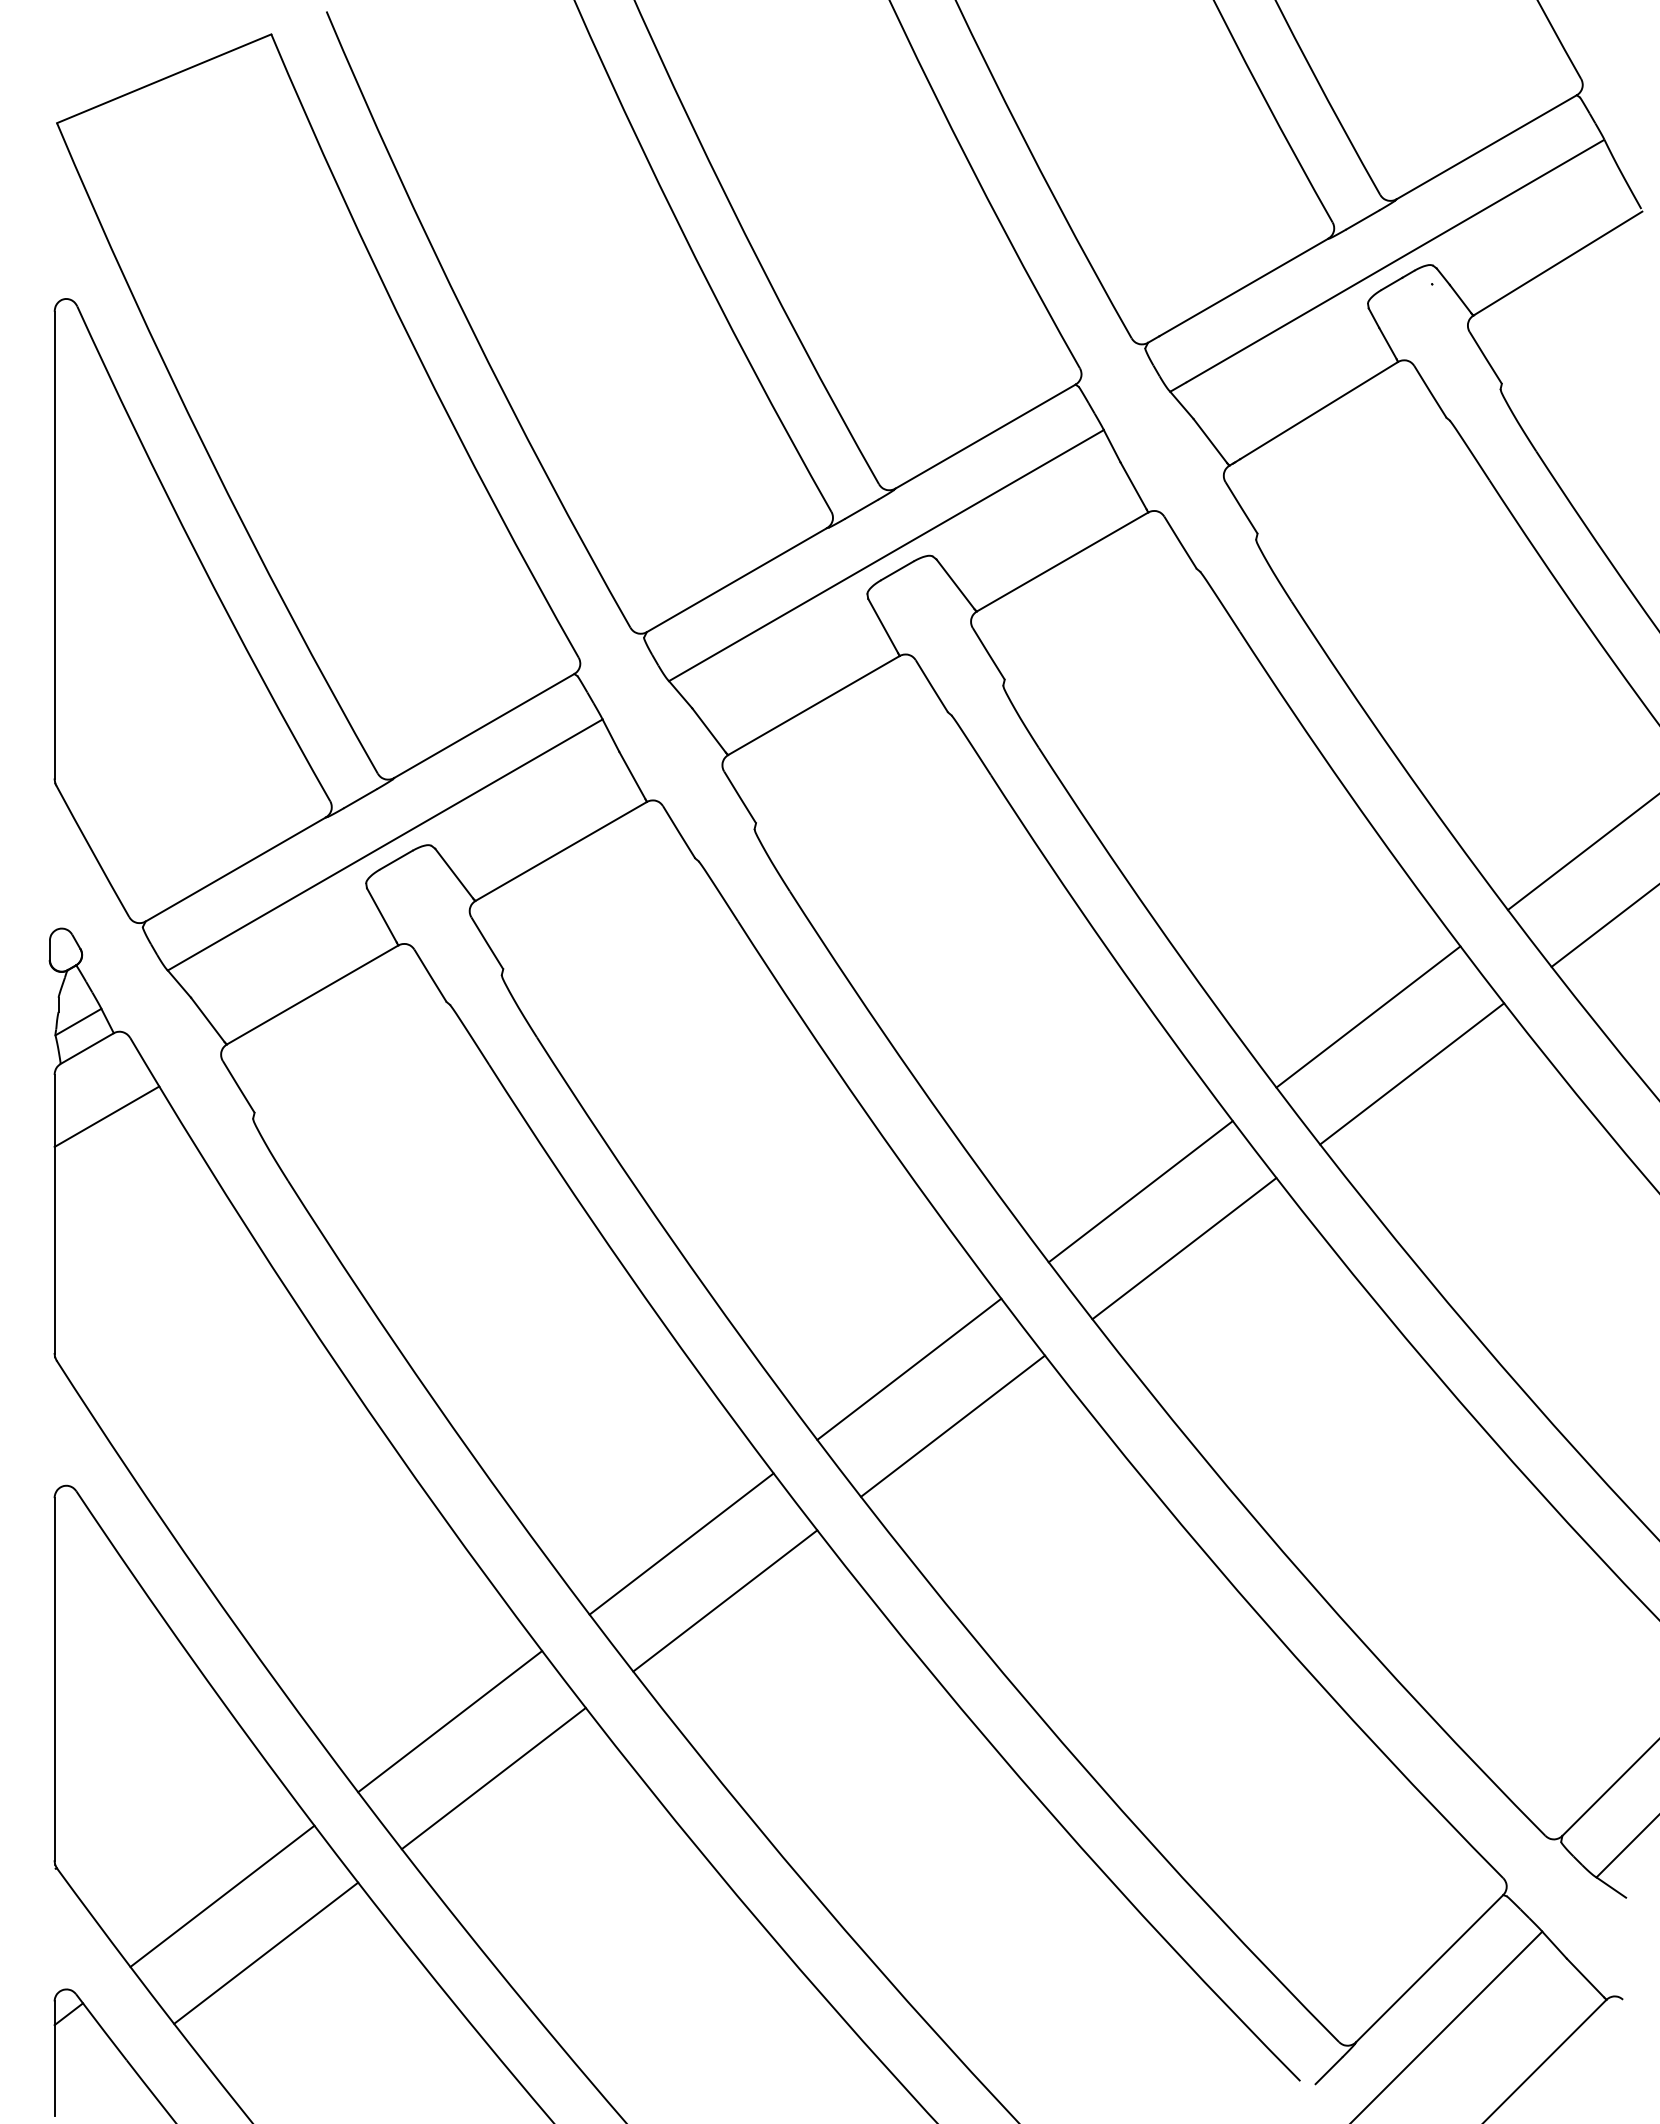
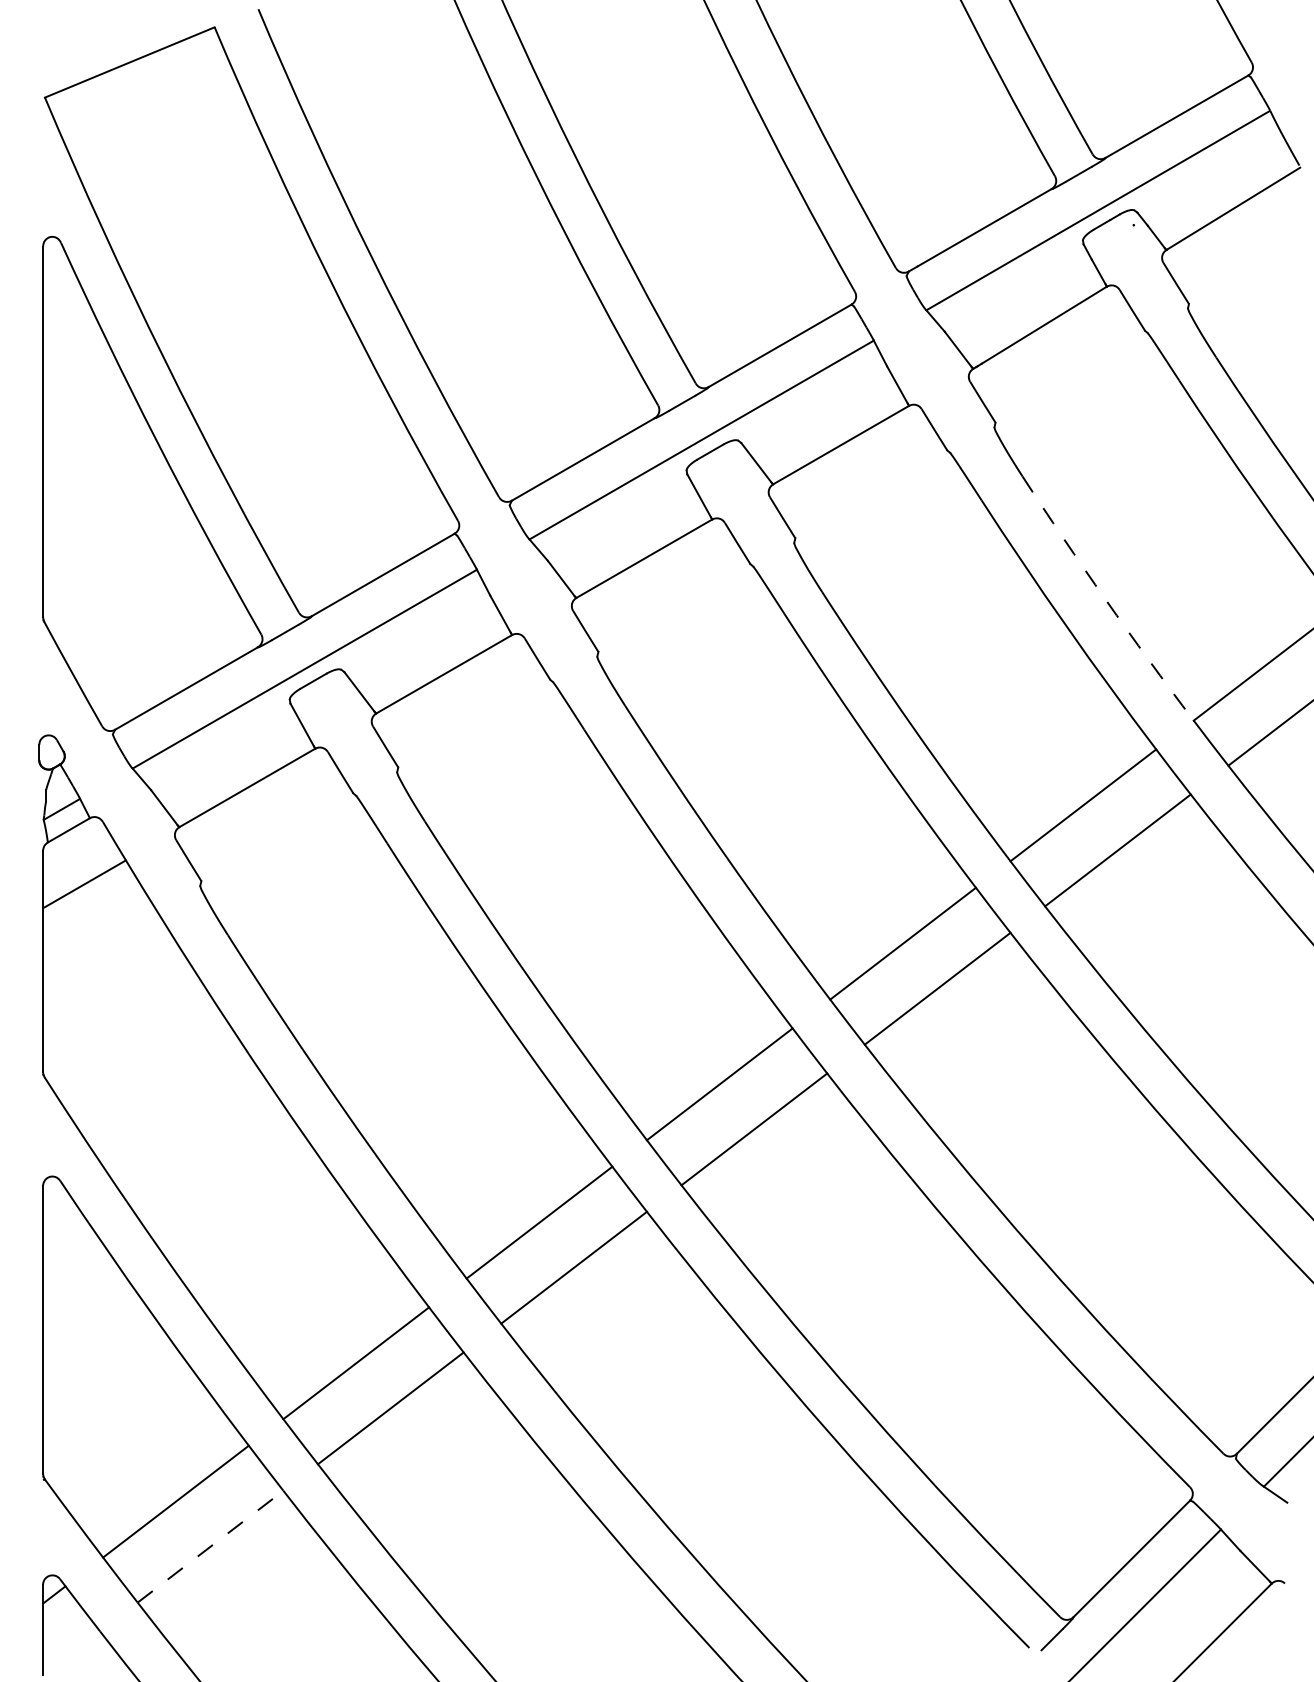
arc: (1397, 757) -> (1106, 599), solid -> dashed
line: (266, 1953) -> (210, 1546), solid -> dashed

